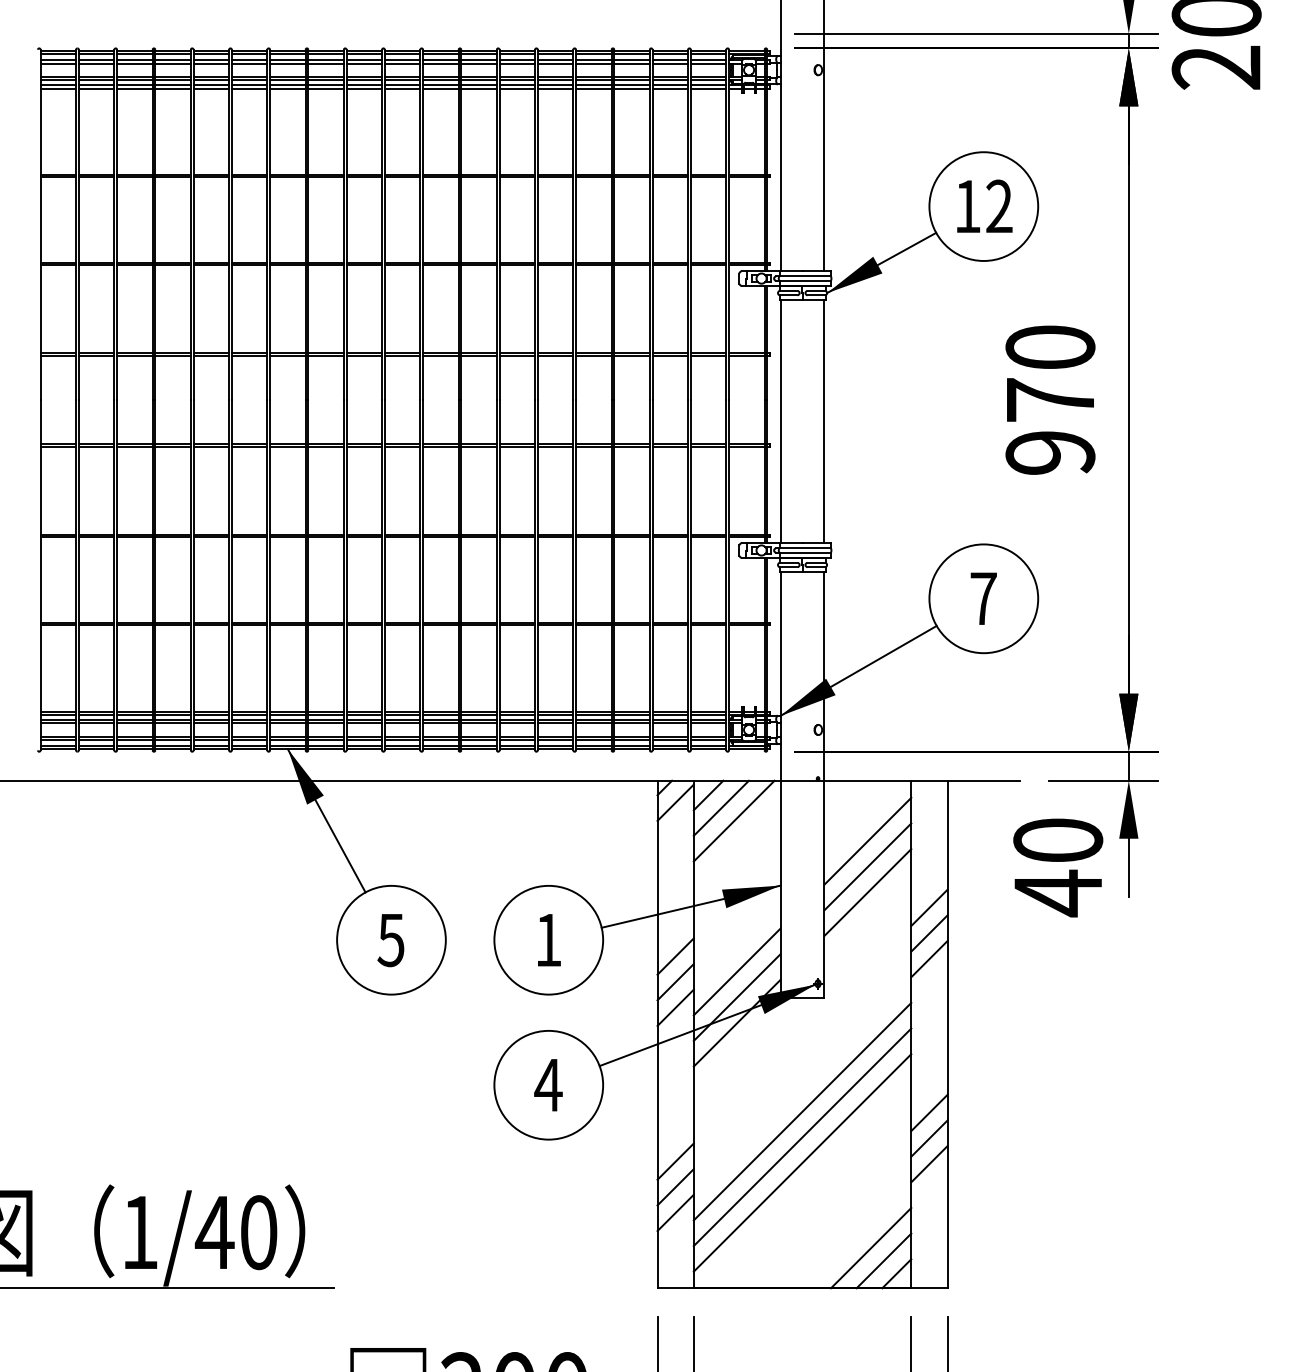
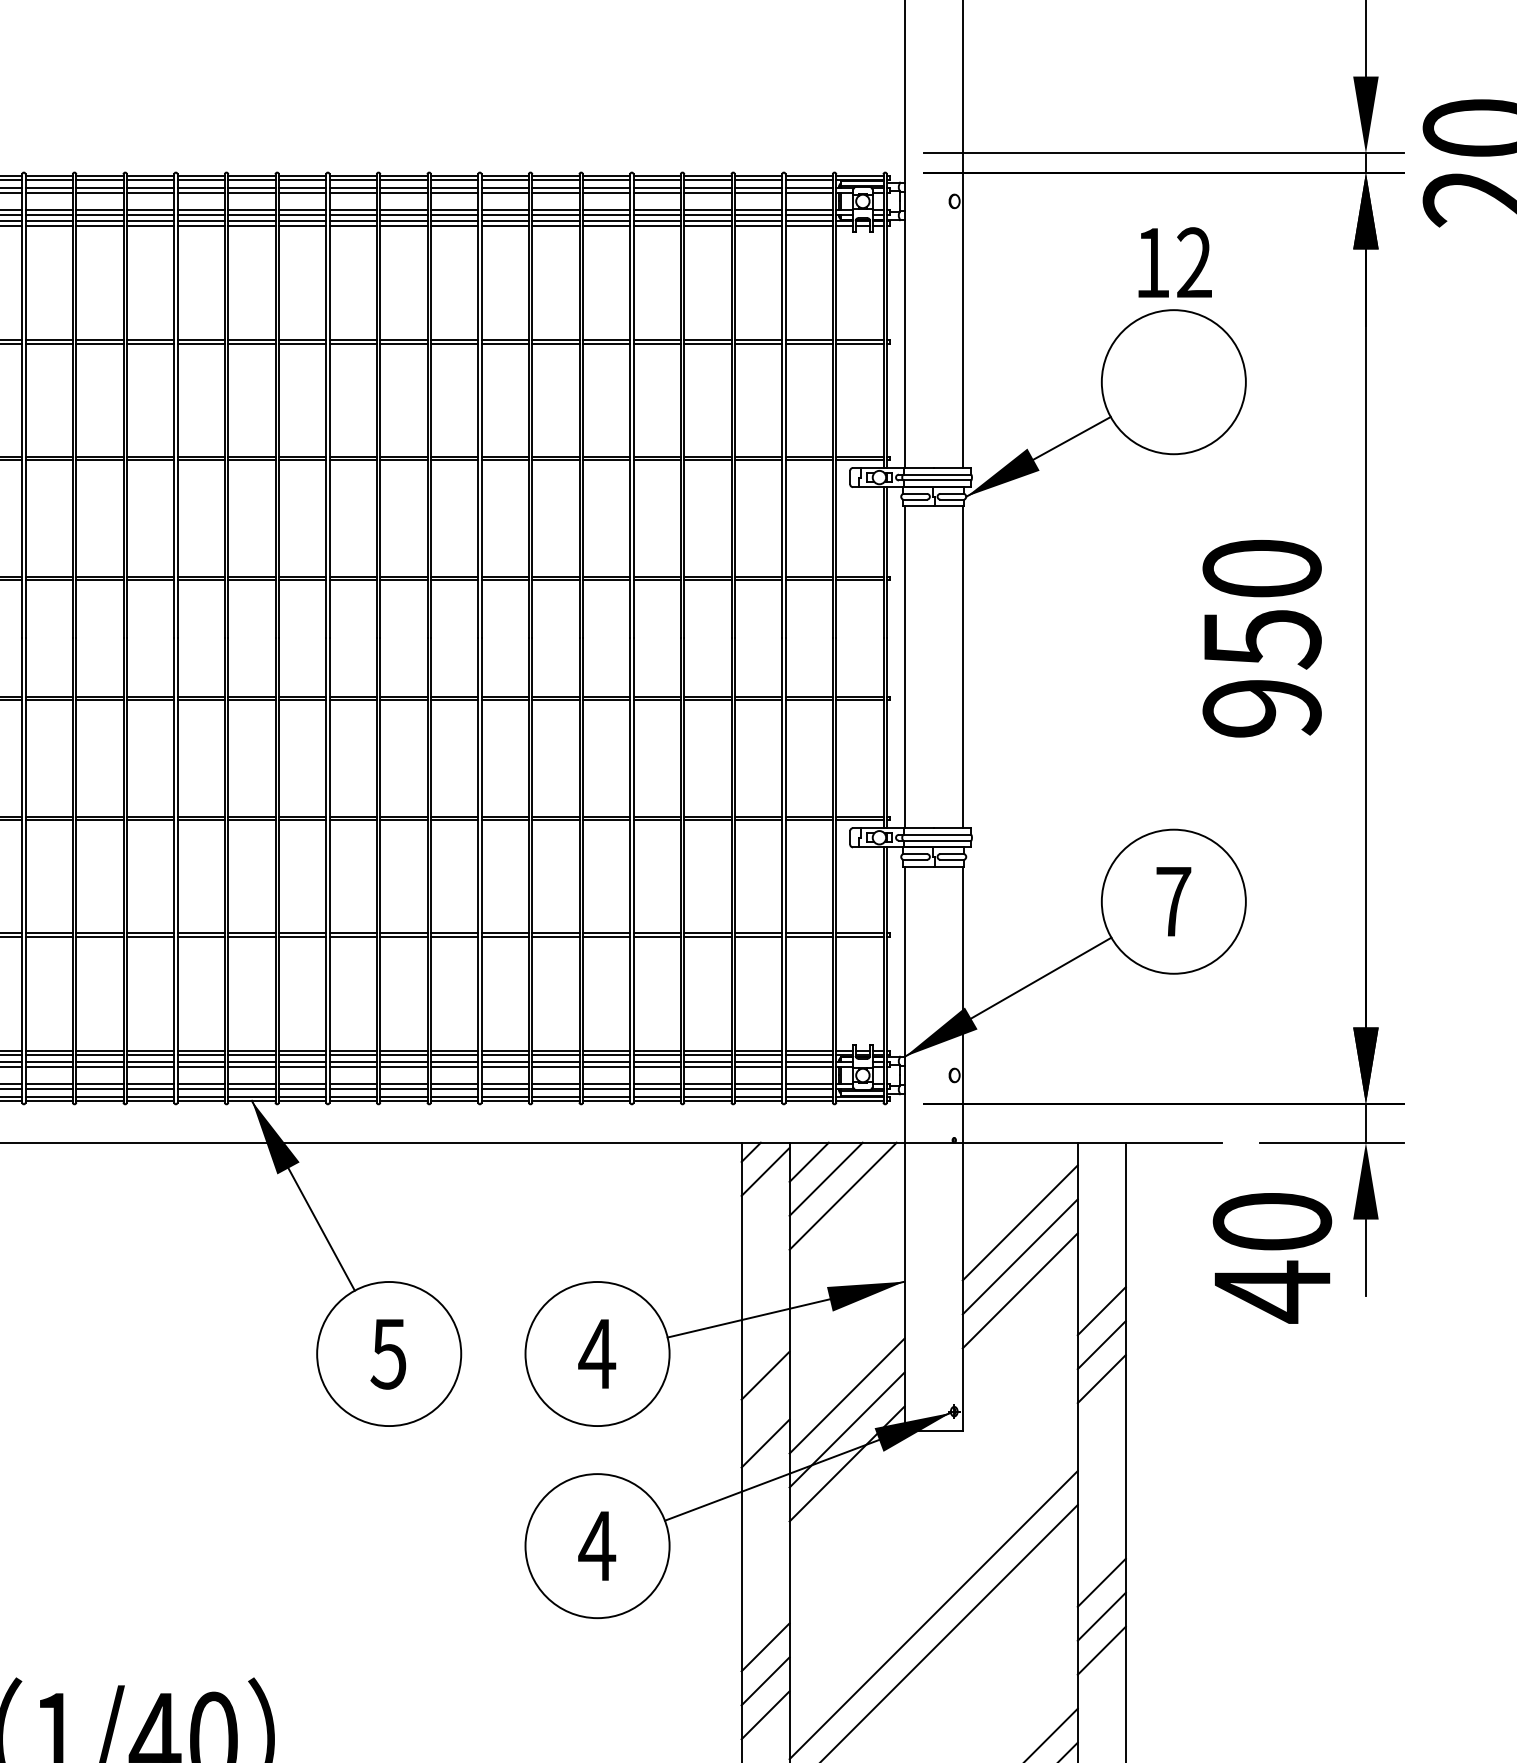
text: (984, 205) -> (1174, 261), moved
text: (1051, 400) -> (1263, 639), 970 -> 950
text: (548, 940) -> (597, 1354), 1 -> 4
line: (675, 982) -> (765, 1410), removed
line: (802, 1111) -> (933, 1580), removed

